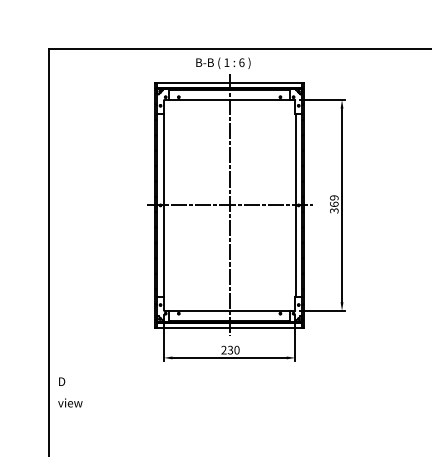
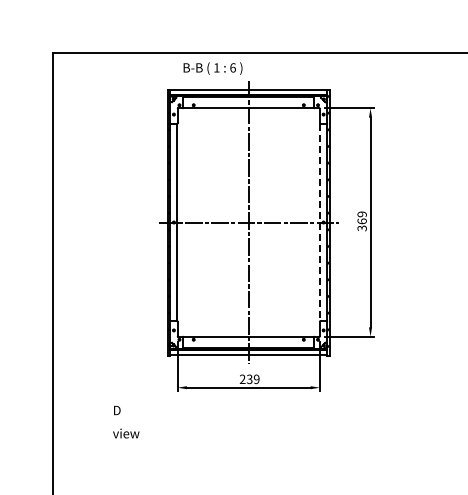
text: (222, 63) -> (212, 68), moved
line: (295, 205) -> (320, 222), solid -> dashed
text: (236, 349) -> (256, 378), 230 -> 239
text: (70, 391) -> (126, 421), moved

